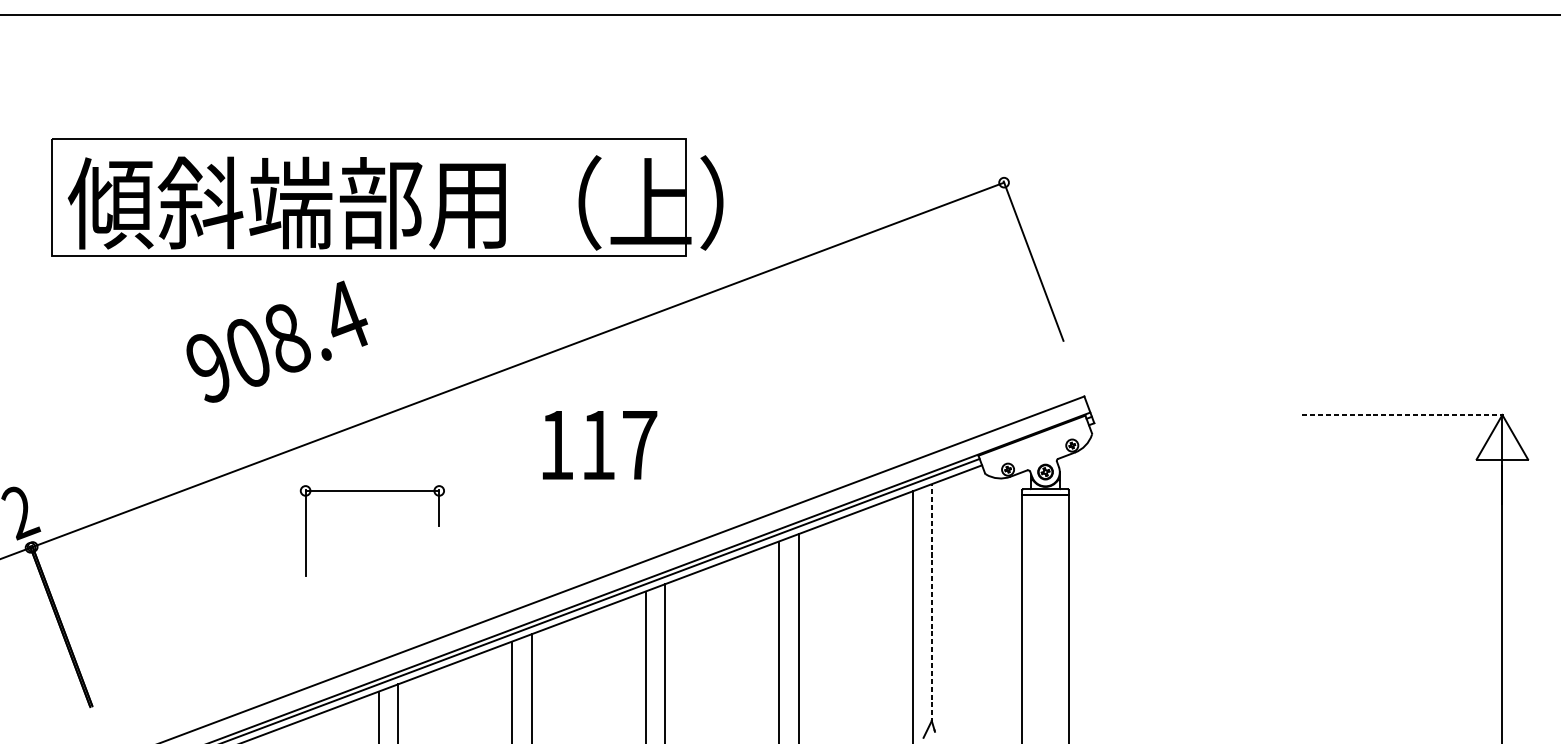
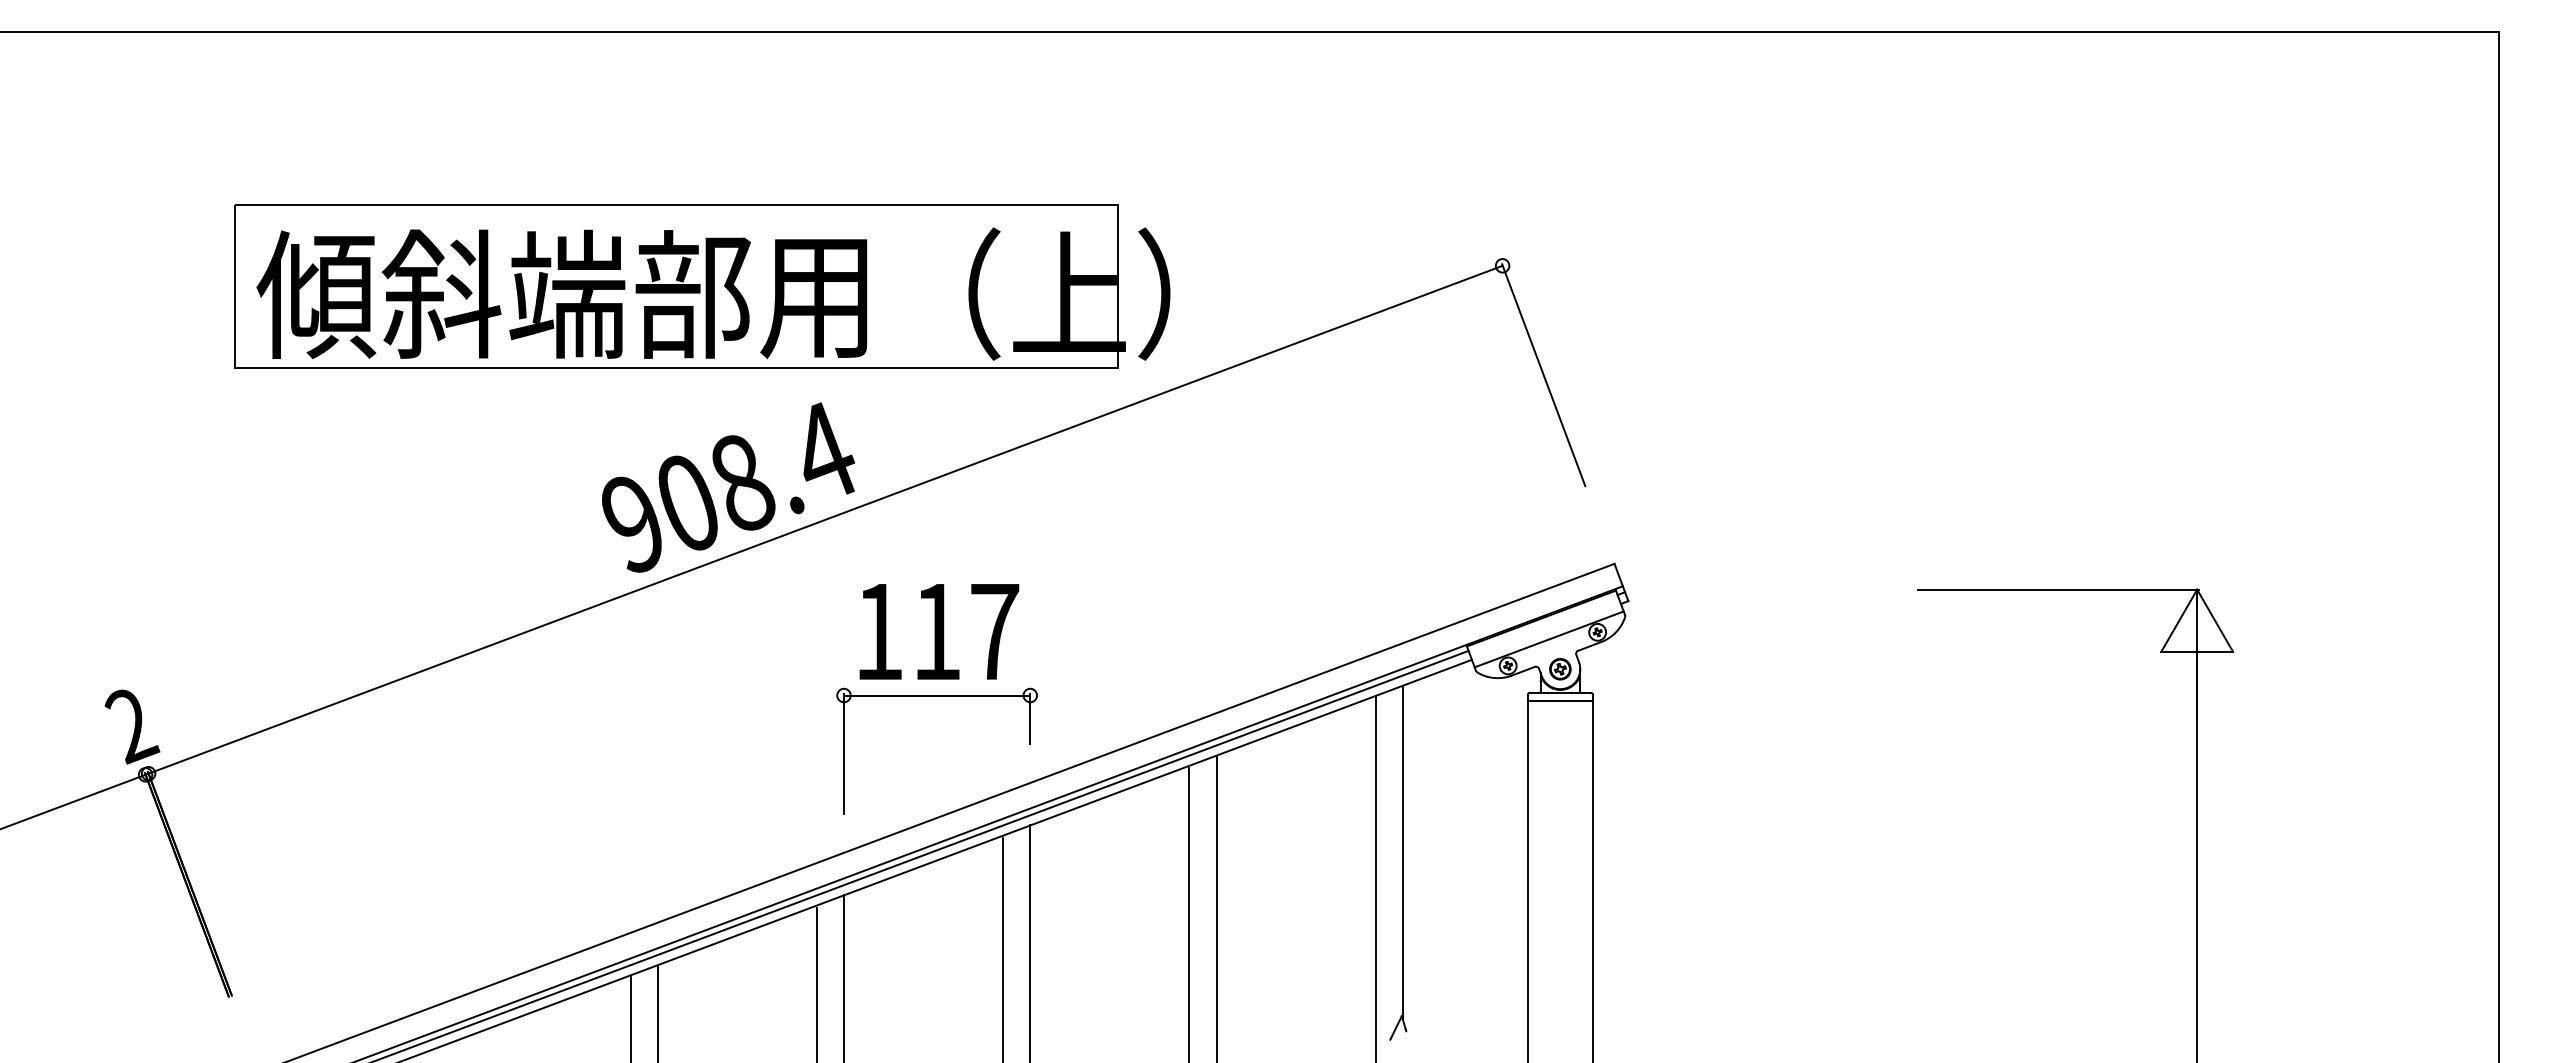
part: (387, 197) -> (702, 286), moved
text: (277, 341) -> (728, 487), moved
line: (1403, 414) -> (2059, 589), dashed -> solid
line: (1037, 450) -> (1548, 639), added
part: (371, 491) -> (936, 696), moved
line: (932, 603) -> (1402, 852), dashed -> solid

